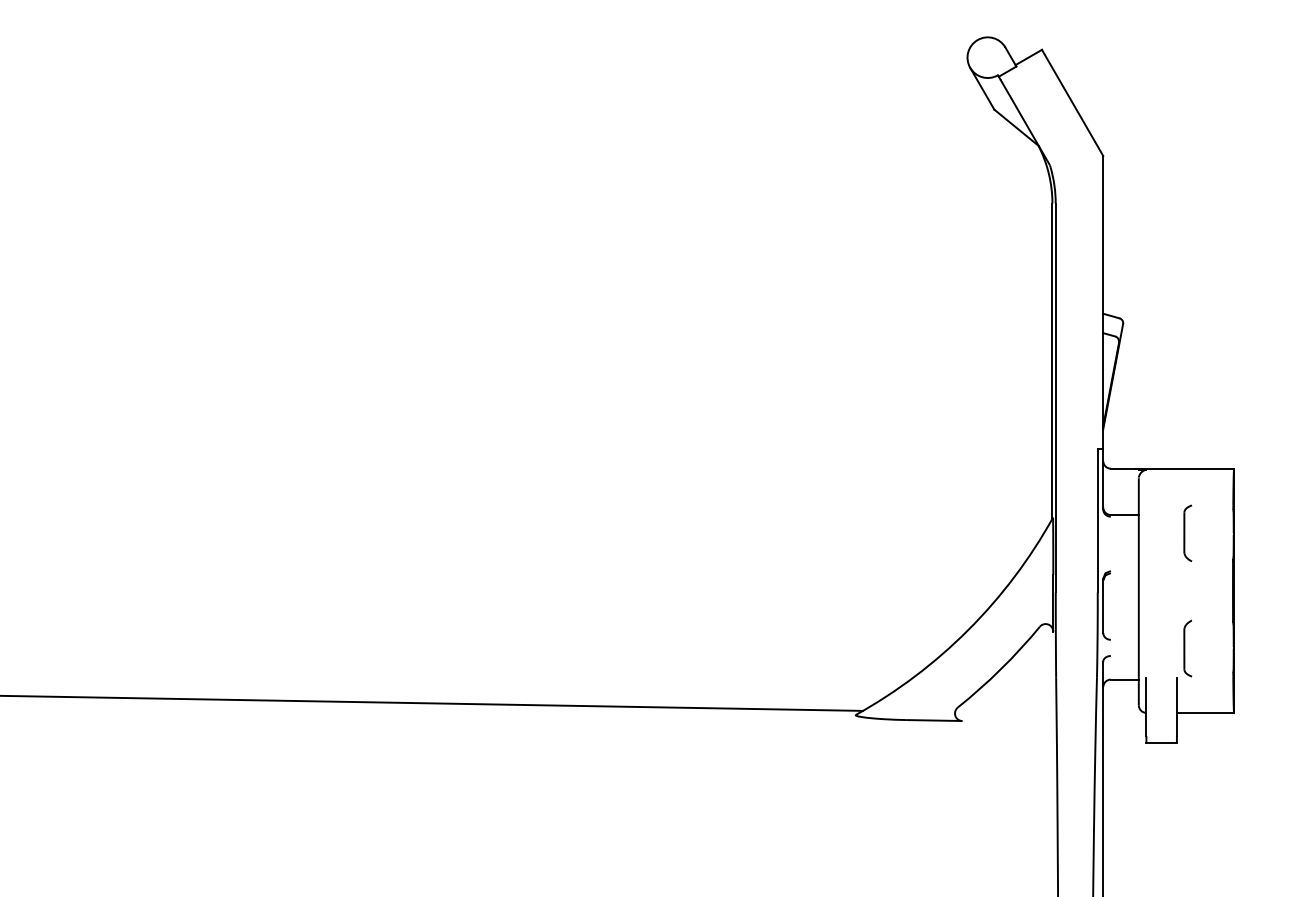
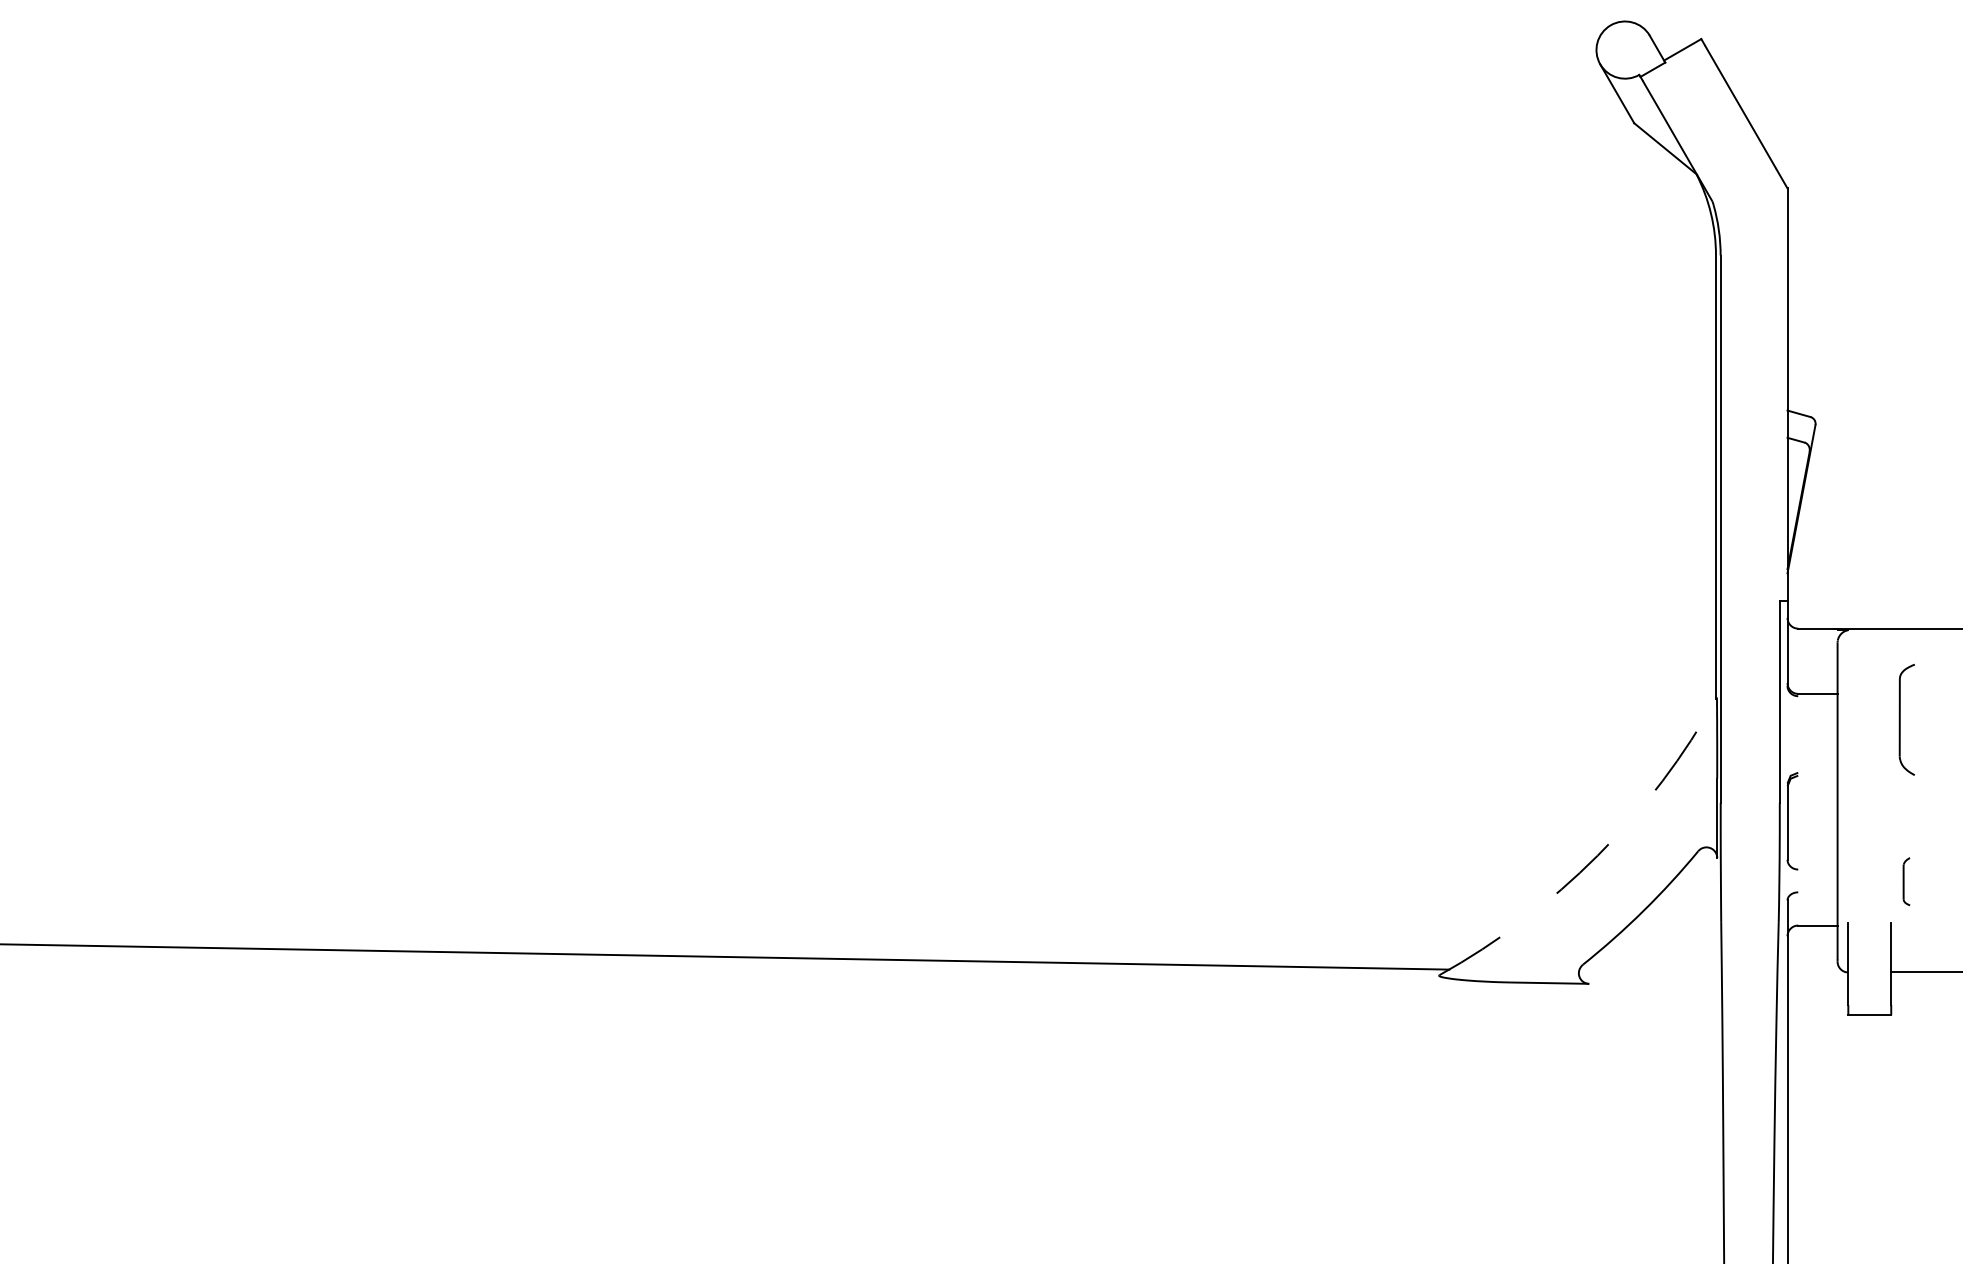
part: (1187, 533) -> (1906, 719), size x1.4
arc: (968, 629) -> (1597, 855), solid -> dashed
part: (1187, 648) -> (1906, 881), size x0.6

